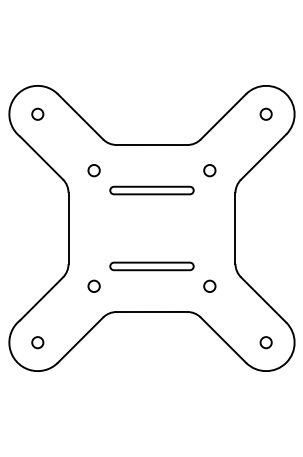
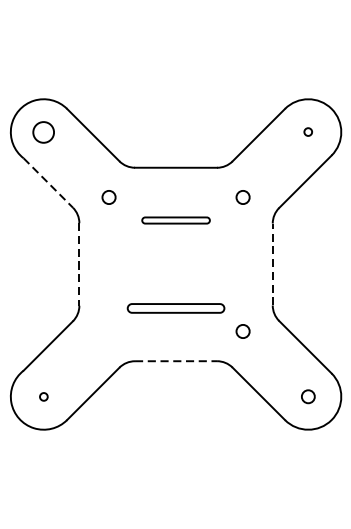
circle: (37, 113) -> (43, 131), size x1.6
circle: (265, 113) -> (307, 131), size x0.6
line: (42, 158) -> (49, 183), solid -> dashed
part: (151, 190) -> (175, 220), size x0.7
line: (68, 228) -> (79, 264), solid -> dashed
line: (235, 228) -> (272, 264), solid -> dashed
circle: (93, 285) -> (108, 330), removed
line: (152, 311) -> (176, 360), solid -> dashed
circle: (37, 342) -> (43, 396), size x0.6

